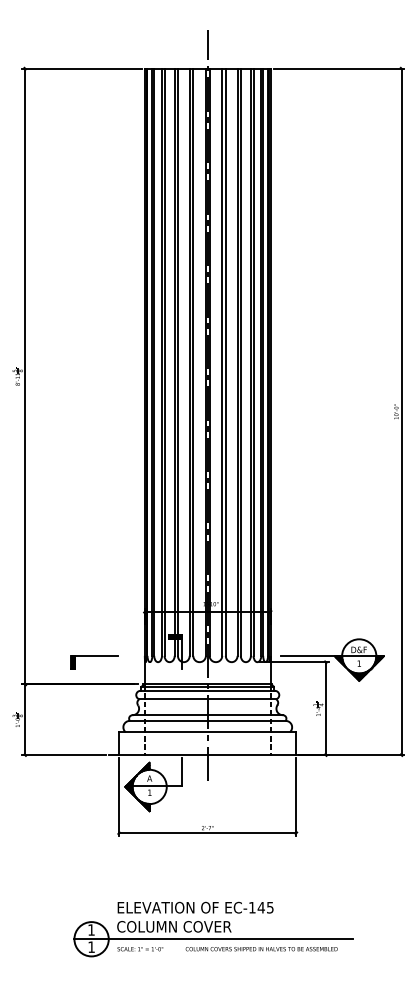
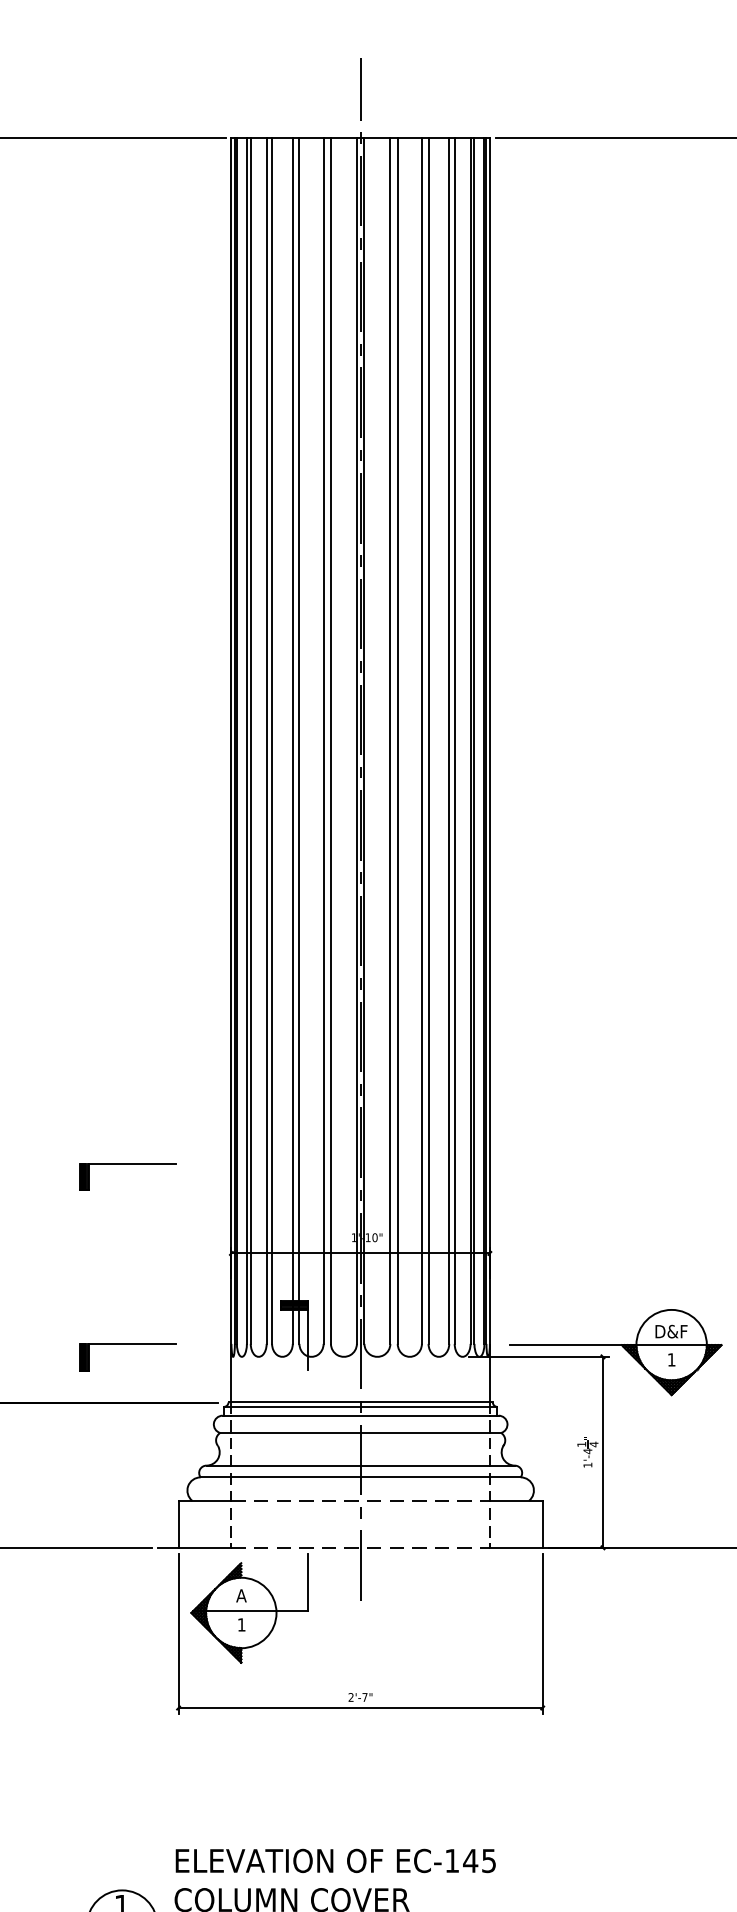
part: (94, 574) -> (128, 1176), added
line: (207, 732) -> (360, 1501), solid -> dashed
line: (207, 755) -> (360, 1548), solid -> dashed

